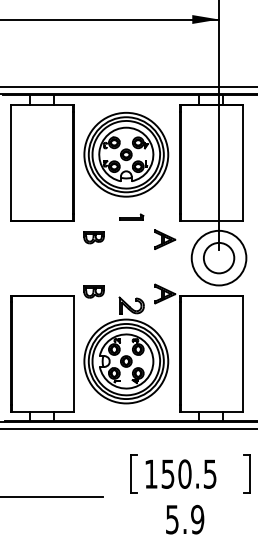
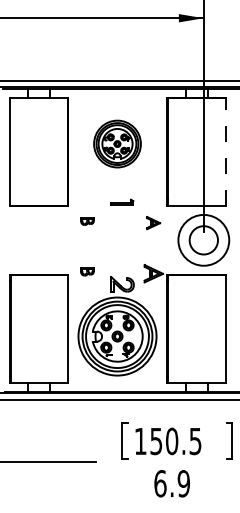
part: (126, 154) -> (117, 143), size x0.6
line: (242, 162) -> (225, 151), solid -> dashed
part: (94, 237) -> (87, 221), size x0.7
part: (164, 238) -> (153, 222), size x0.7
part: (94, 291) -> (87, 271), size x0.7
text: (172, 519) -> (160, 483), 5.9 -> 6.9

